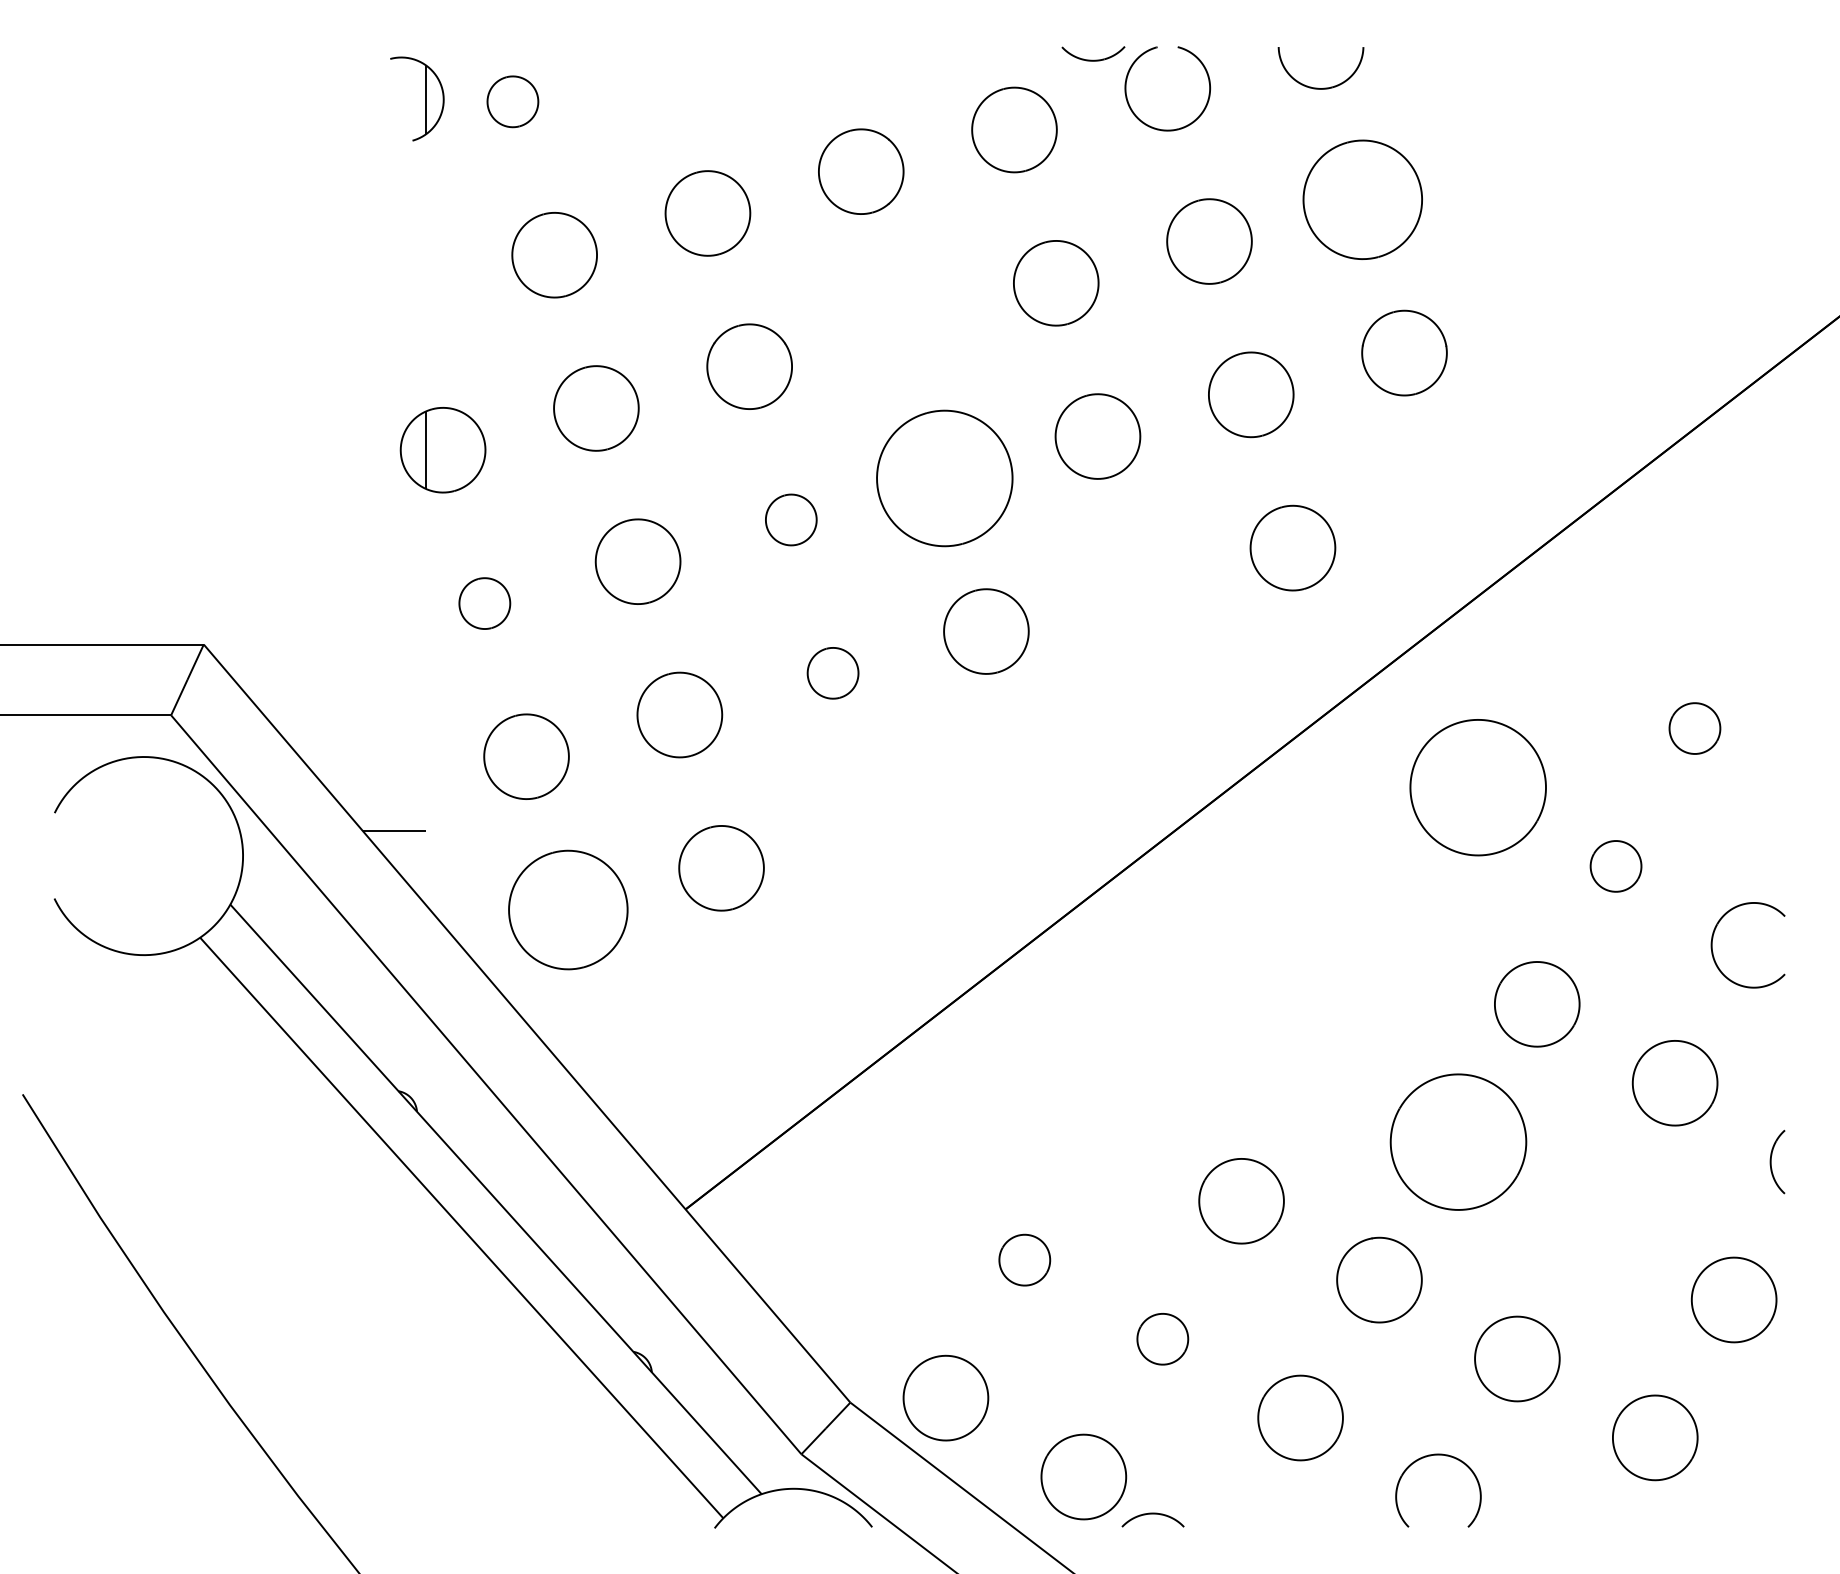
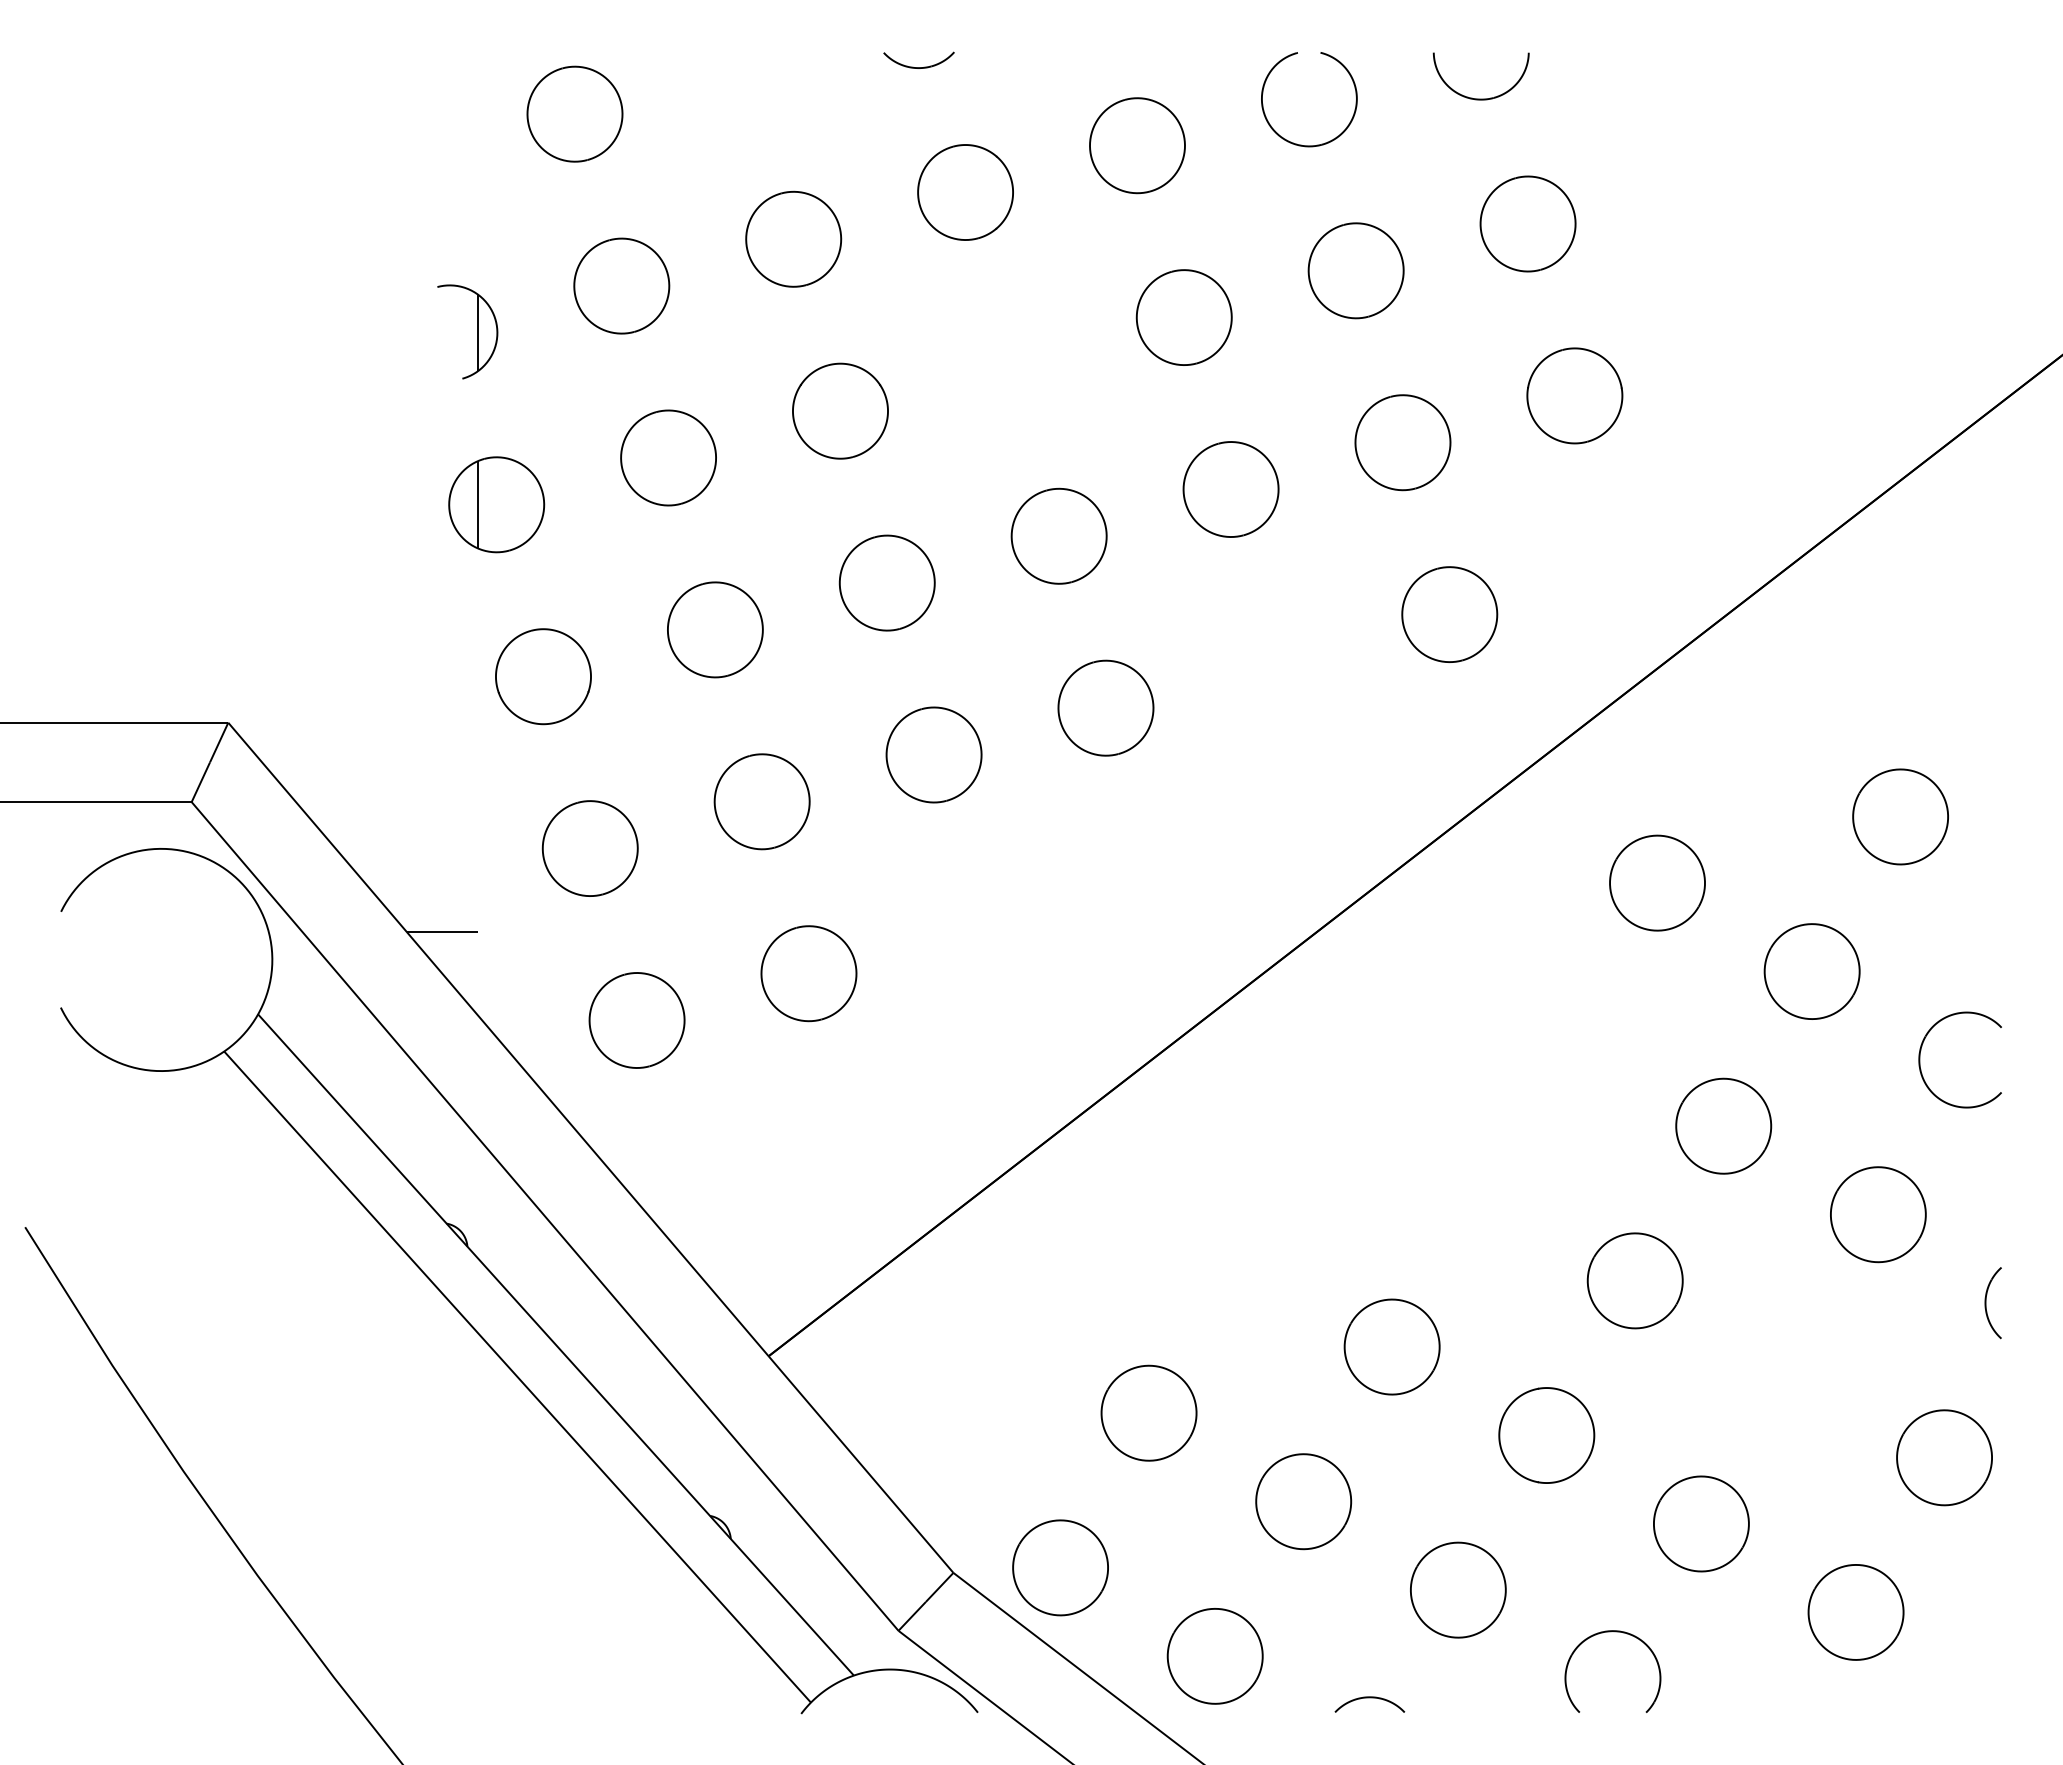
part: (1092, 60) -> (918, 67), moved
part: (425, 98) -> (477, 331), moved
part: (512, 101) -> (574, 113), size x1.67
part: (1362, 199) -> (1527, 223), size x0.71
part: (944, 477) -> (1058, 535), size x0.62
part: (790, 519) -> (886, 582), size x1.67
part: (484, 603) -> (543, 676), size x1.67
part: (832, 672) -> (933, 754), size x1.67
part: (1694, 728) -> (1900, 816), size x1.67
part: (1478, 787) -> (1657, 882), size x0.62
part: (1615, 866) -> (1811, 971), size x1.67
part: (567, 910) -> (636, 1020), size x0.71
part: (1457, 1141) -> (1634, 1280), size x0.62
part: (1024, 1259) -> (1148, 1412), size x1.67
part: (1162, 1338) -> (1303, 1501), size x1.67
curve: (1152, 1514) -> (1369, 1698), moved

